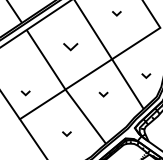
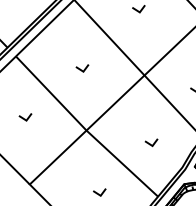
part: (70, 46) -> (82, 68), size x0.62
part: (25, 93) -> (25, 118), moved
part: (103, 94) -> (151, 143), moved

